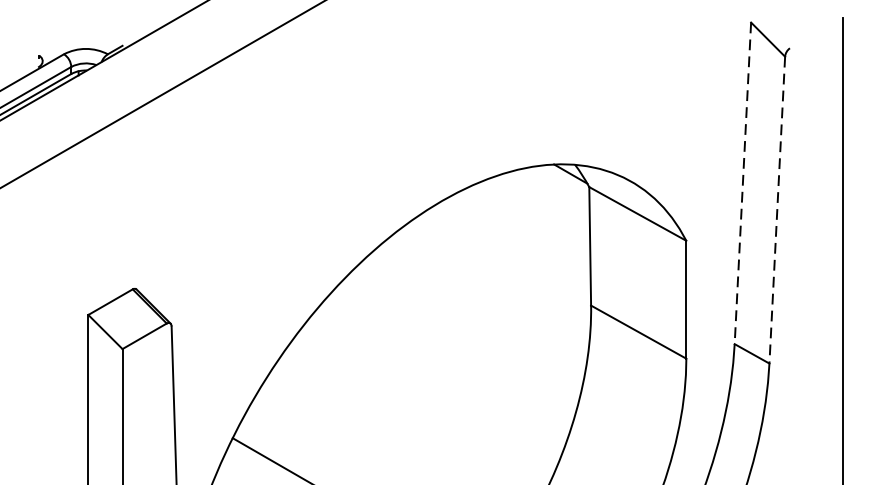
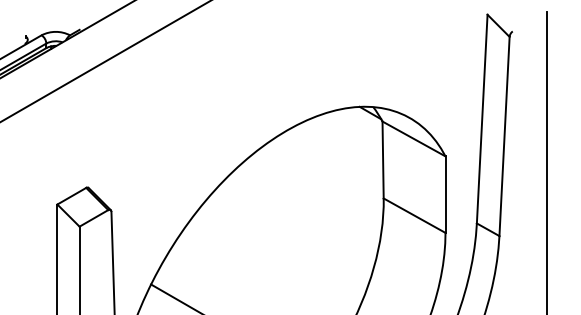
line: (743, 183) -> (482, 119), dashed -> solid
line: (777, 210) -> (504, 136), dashed -> solid

